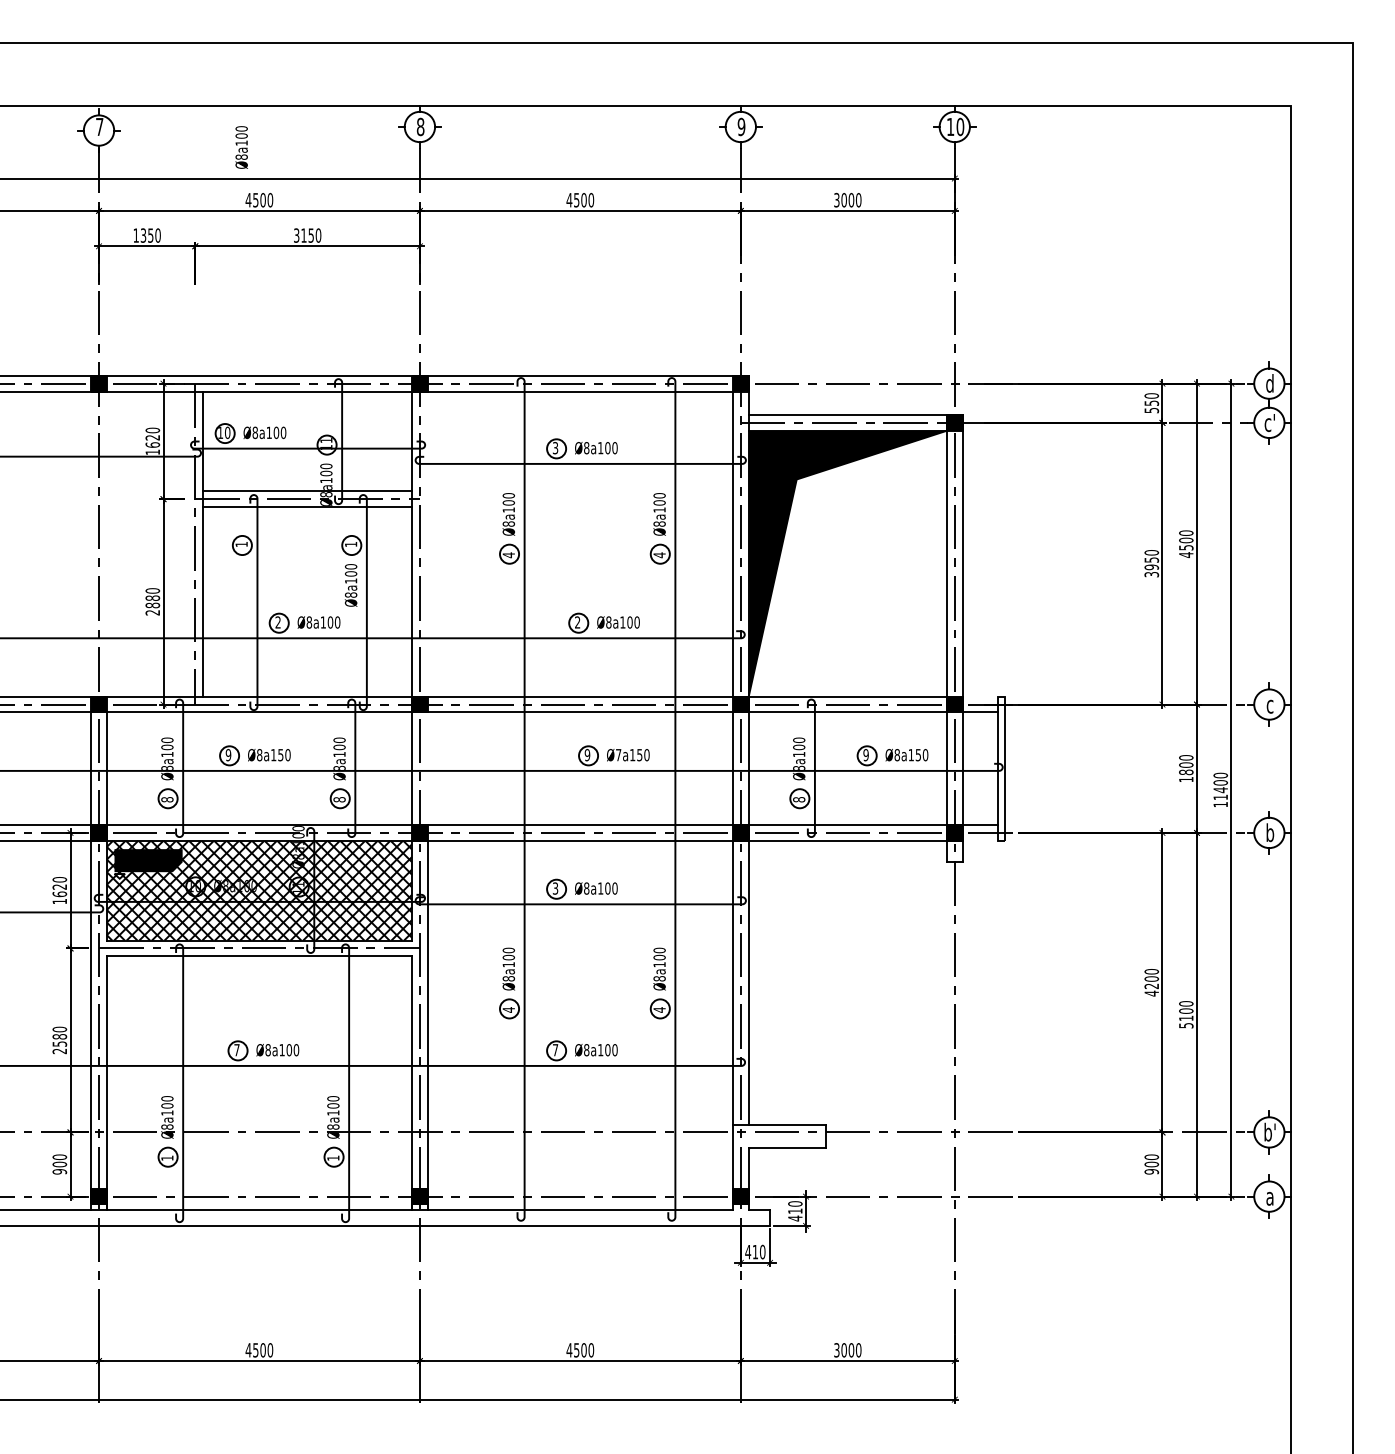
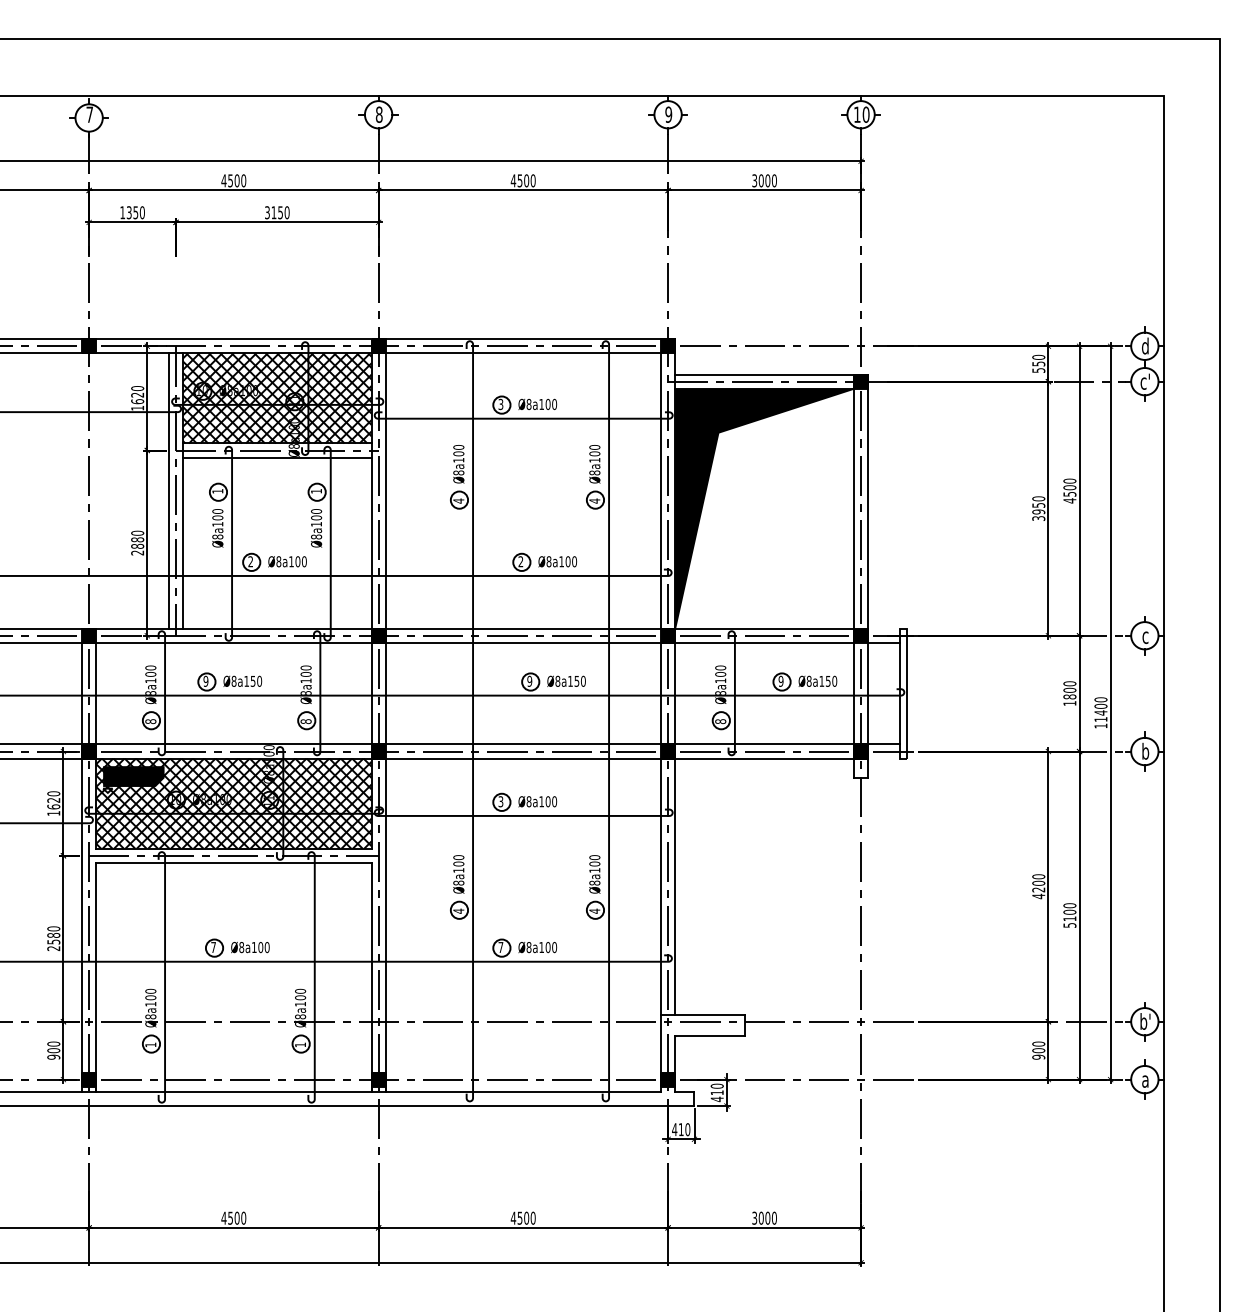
text: (241, 147) -> (217, 528), moved
hatch: (307, 441) -> (277, 398), added
line: (186, 543) -> (168, 490), added
line: (427, 607) -> (385, 548), added
text: (618, 754) -> (557, 680), Ø7a150 -> Ø8a150

